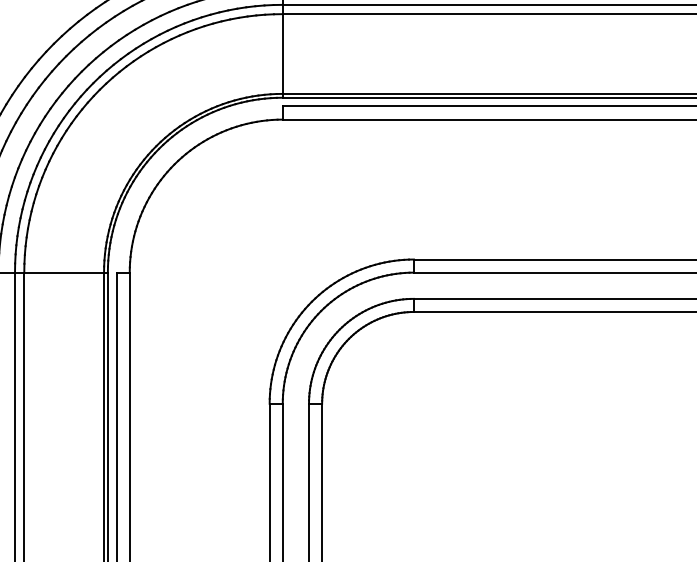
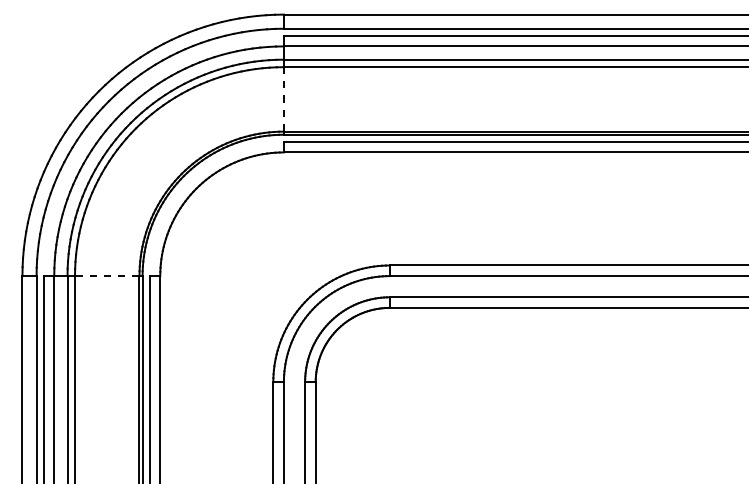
line: (282, 54) -> (283, 99), solid -> dashed
line: (63, 273) -> (106, 276), solid -> dashed

